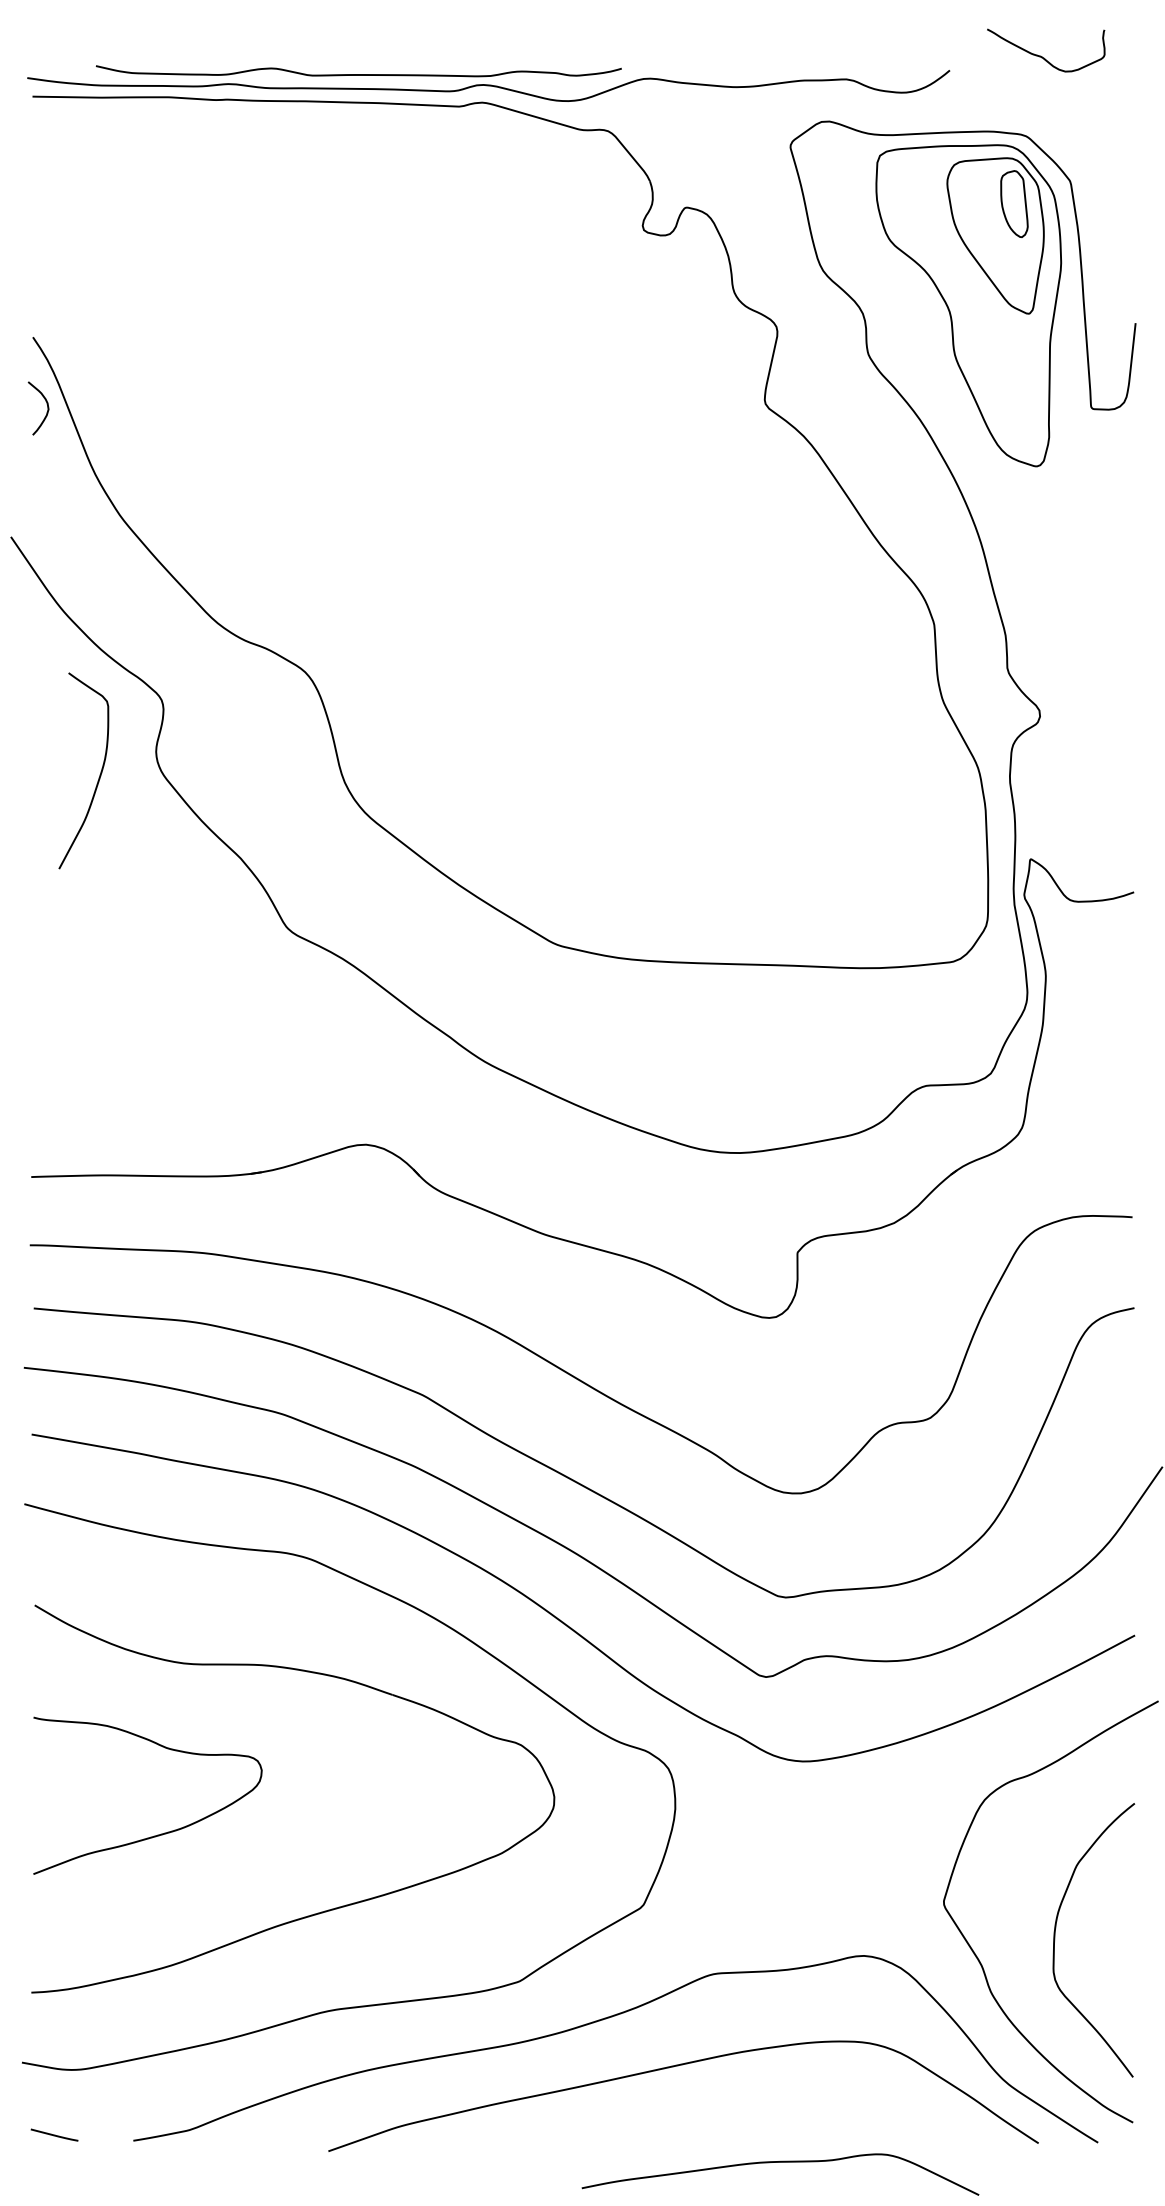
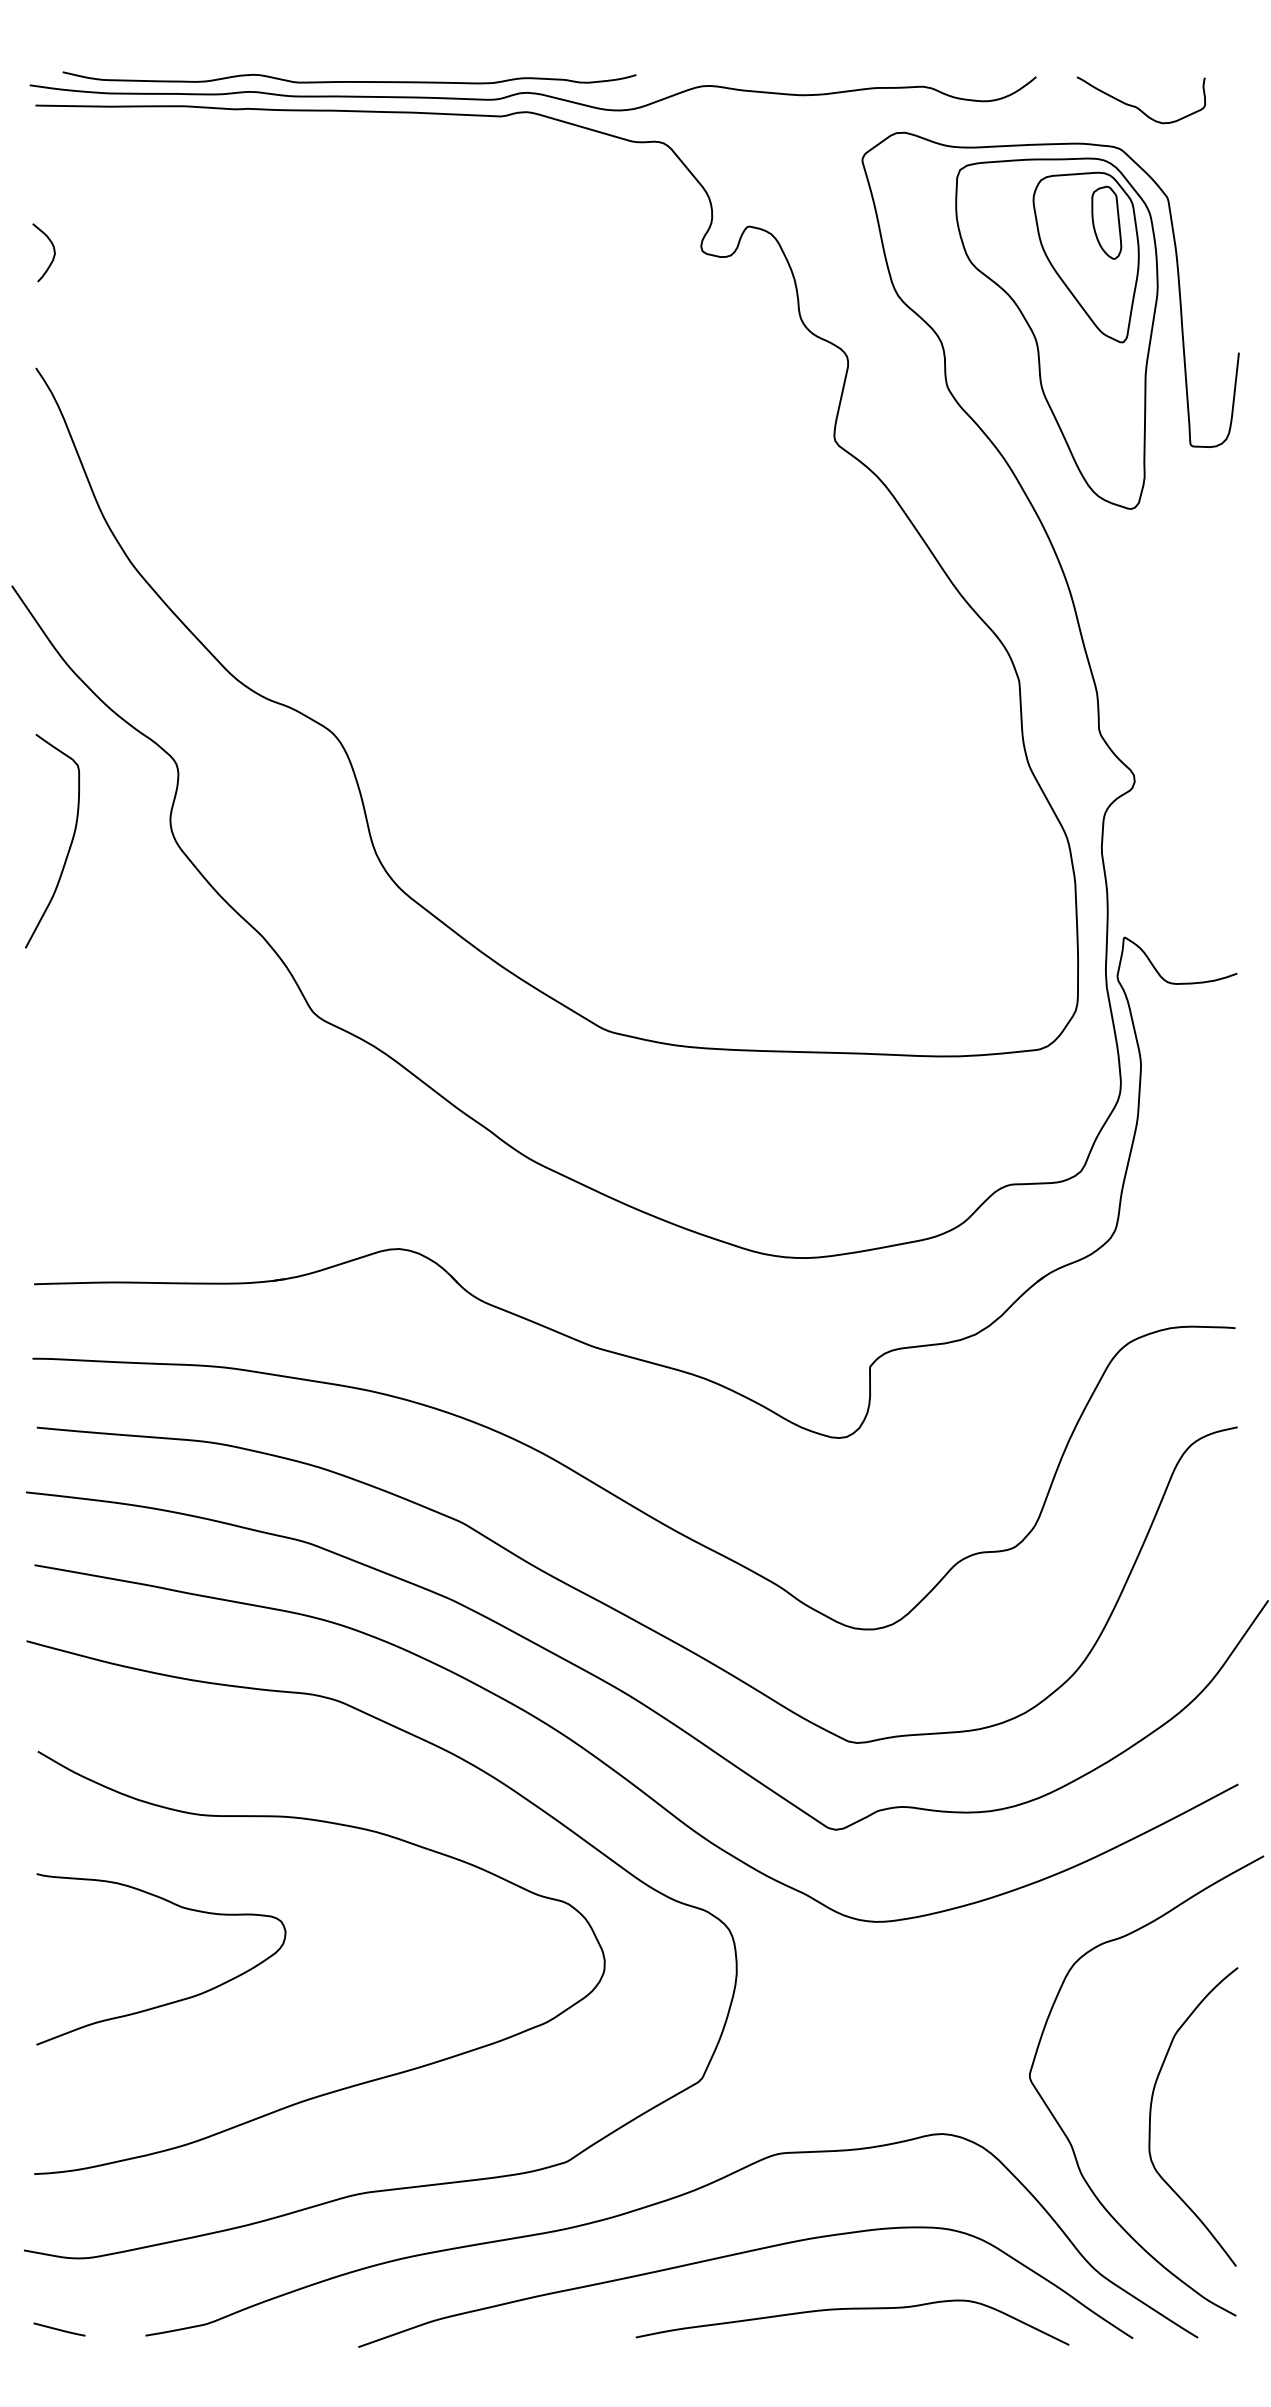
curve: (1041, 56) -> (1136, 106), moved
curve: (358, 74) -> (349, 81), moved
curve: (47, 408) -> (53, 252), moved
curve: (99, 774) -> (69, 845), moved
curve: (780, 2162) -> (852, 2309), moved

